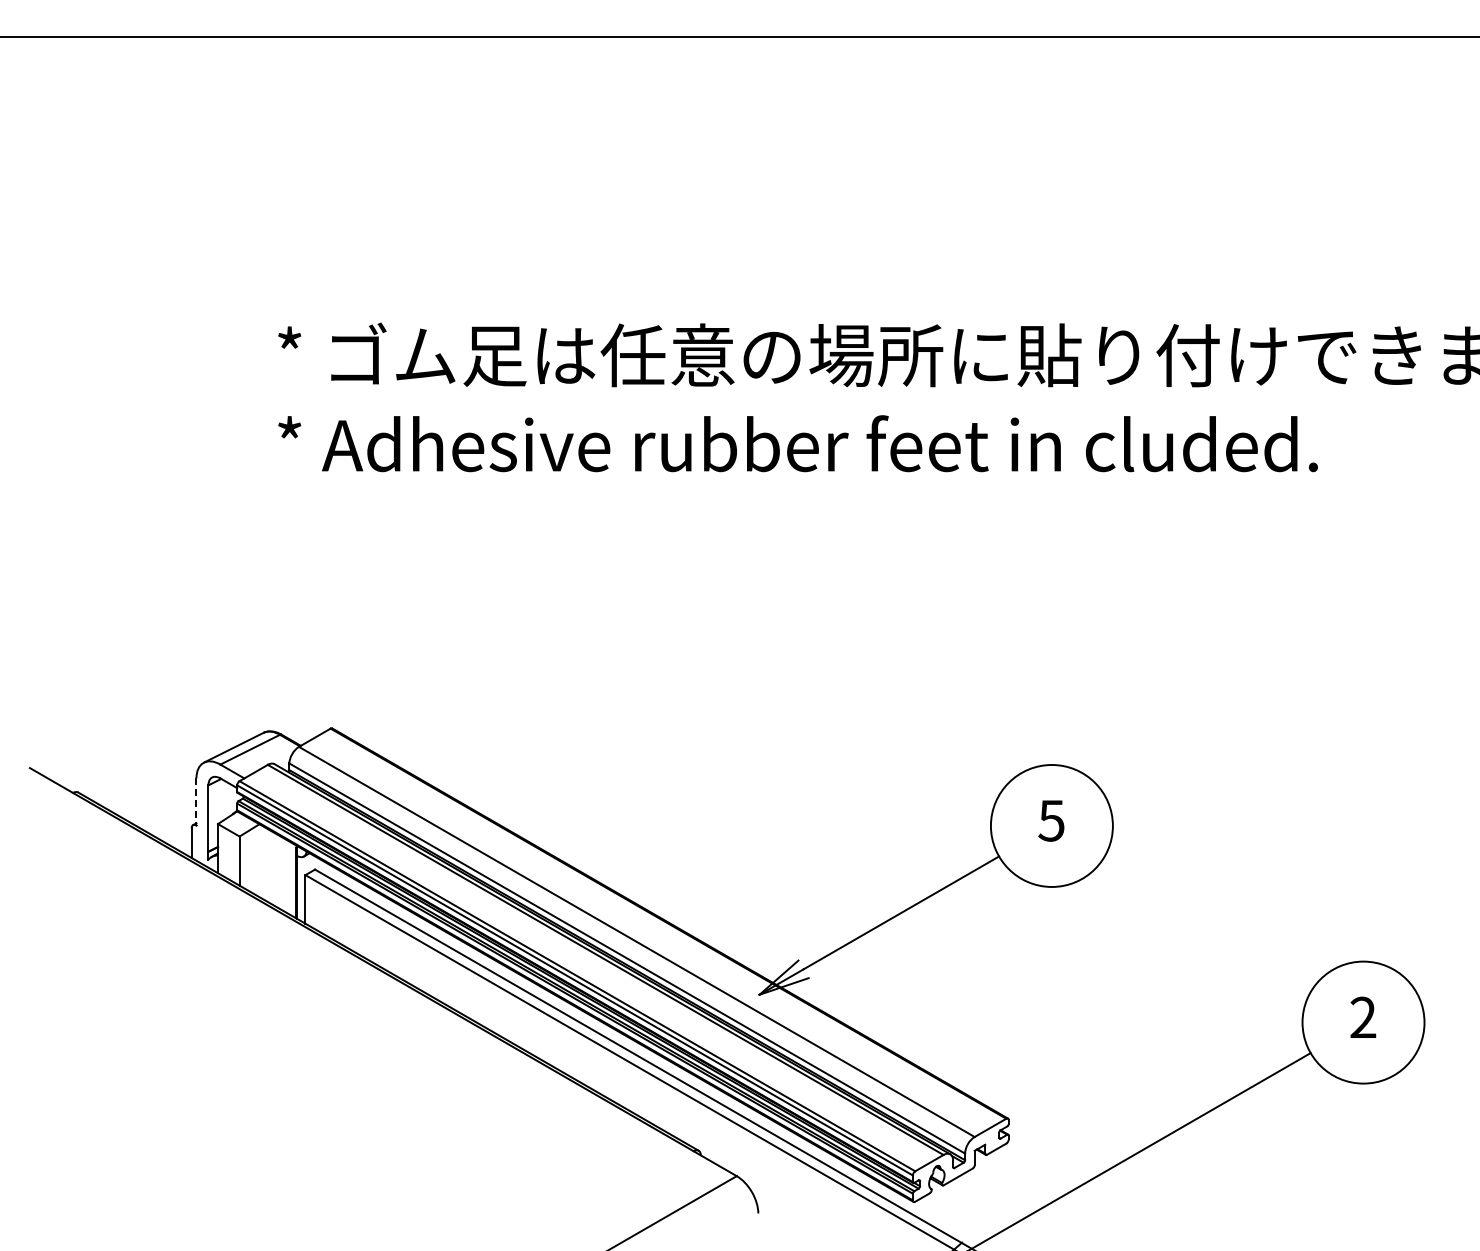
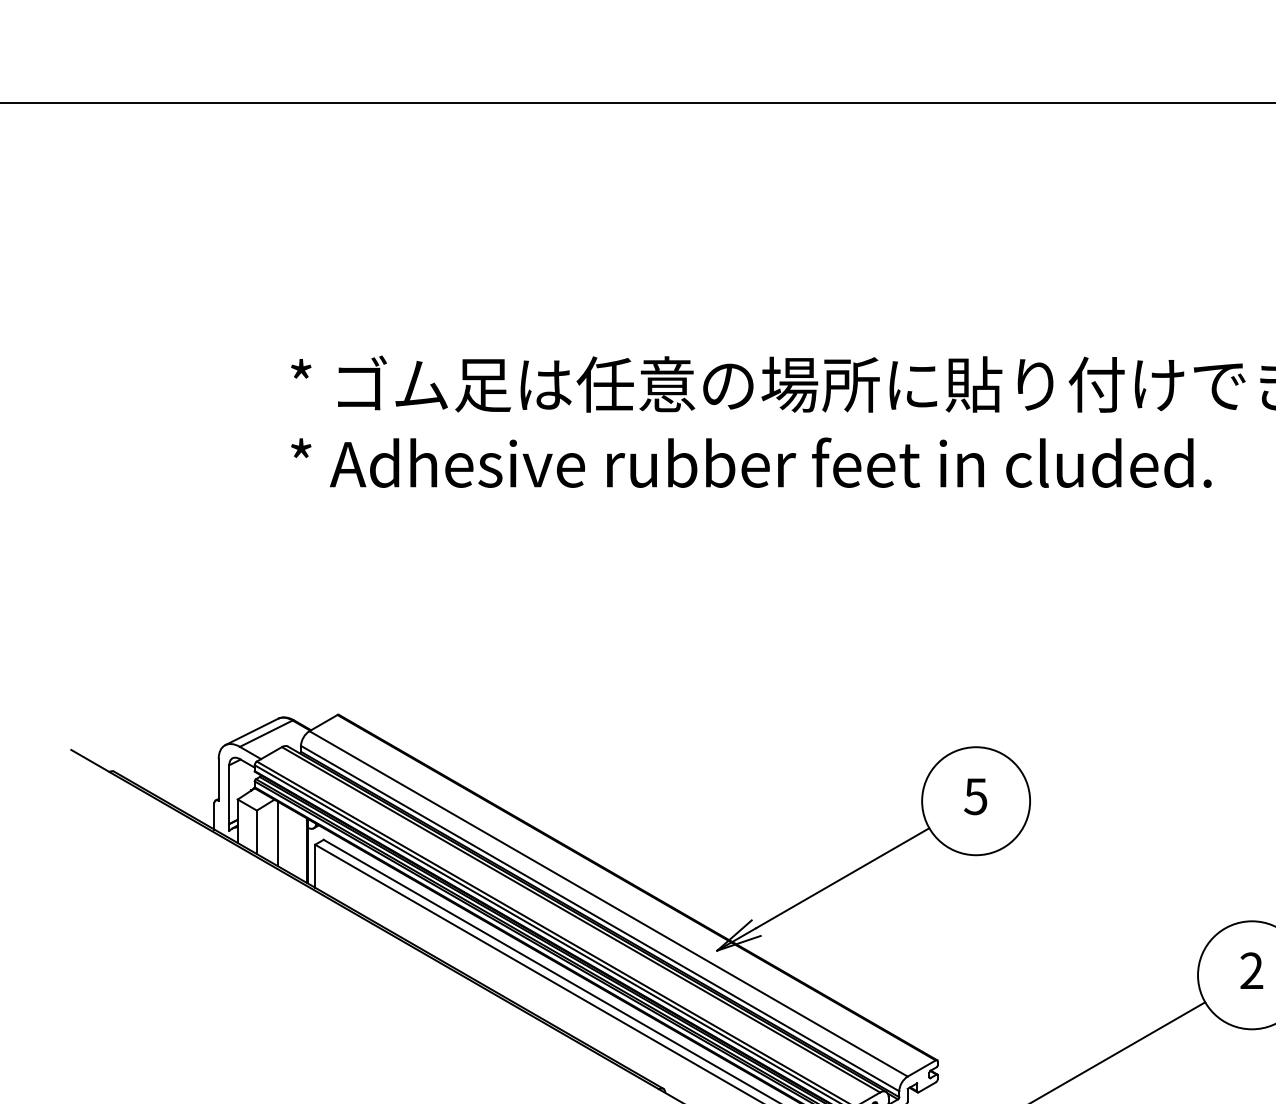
line: (196, 801) -> (218, 779), dashed -> solid
line: (263, 862) -> (278, 833), added

